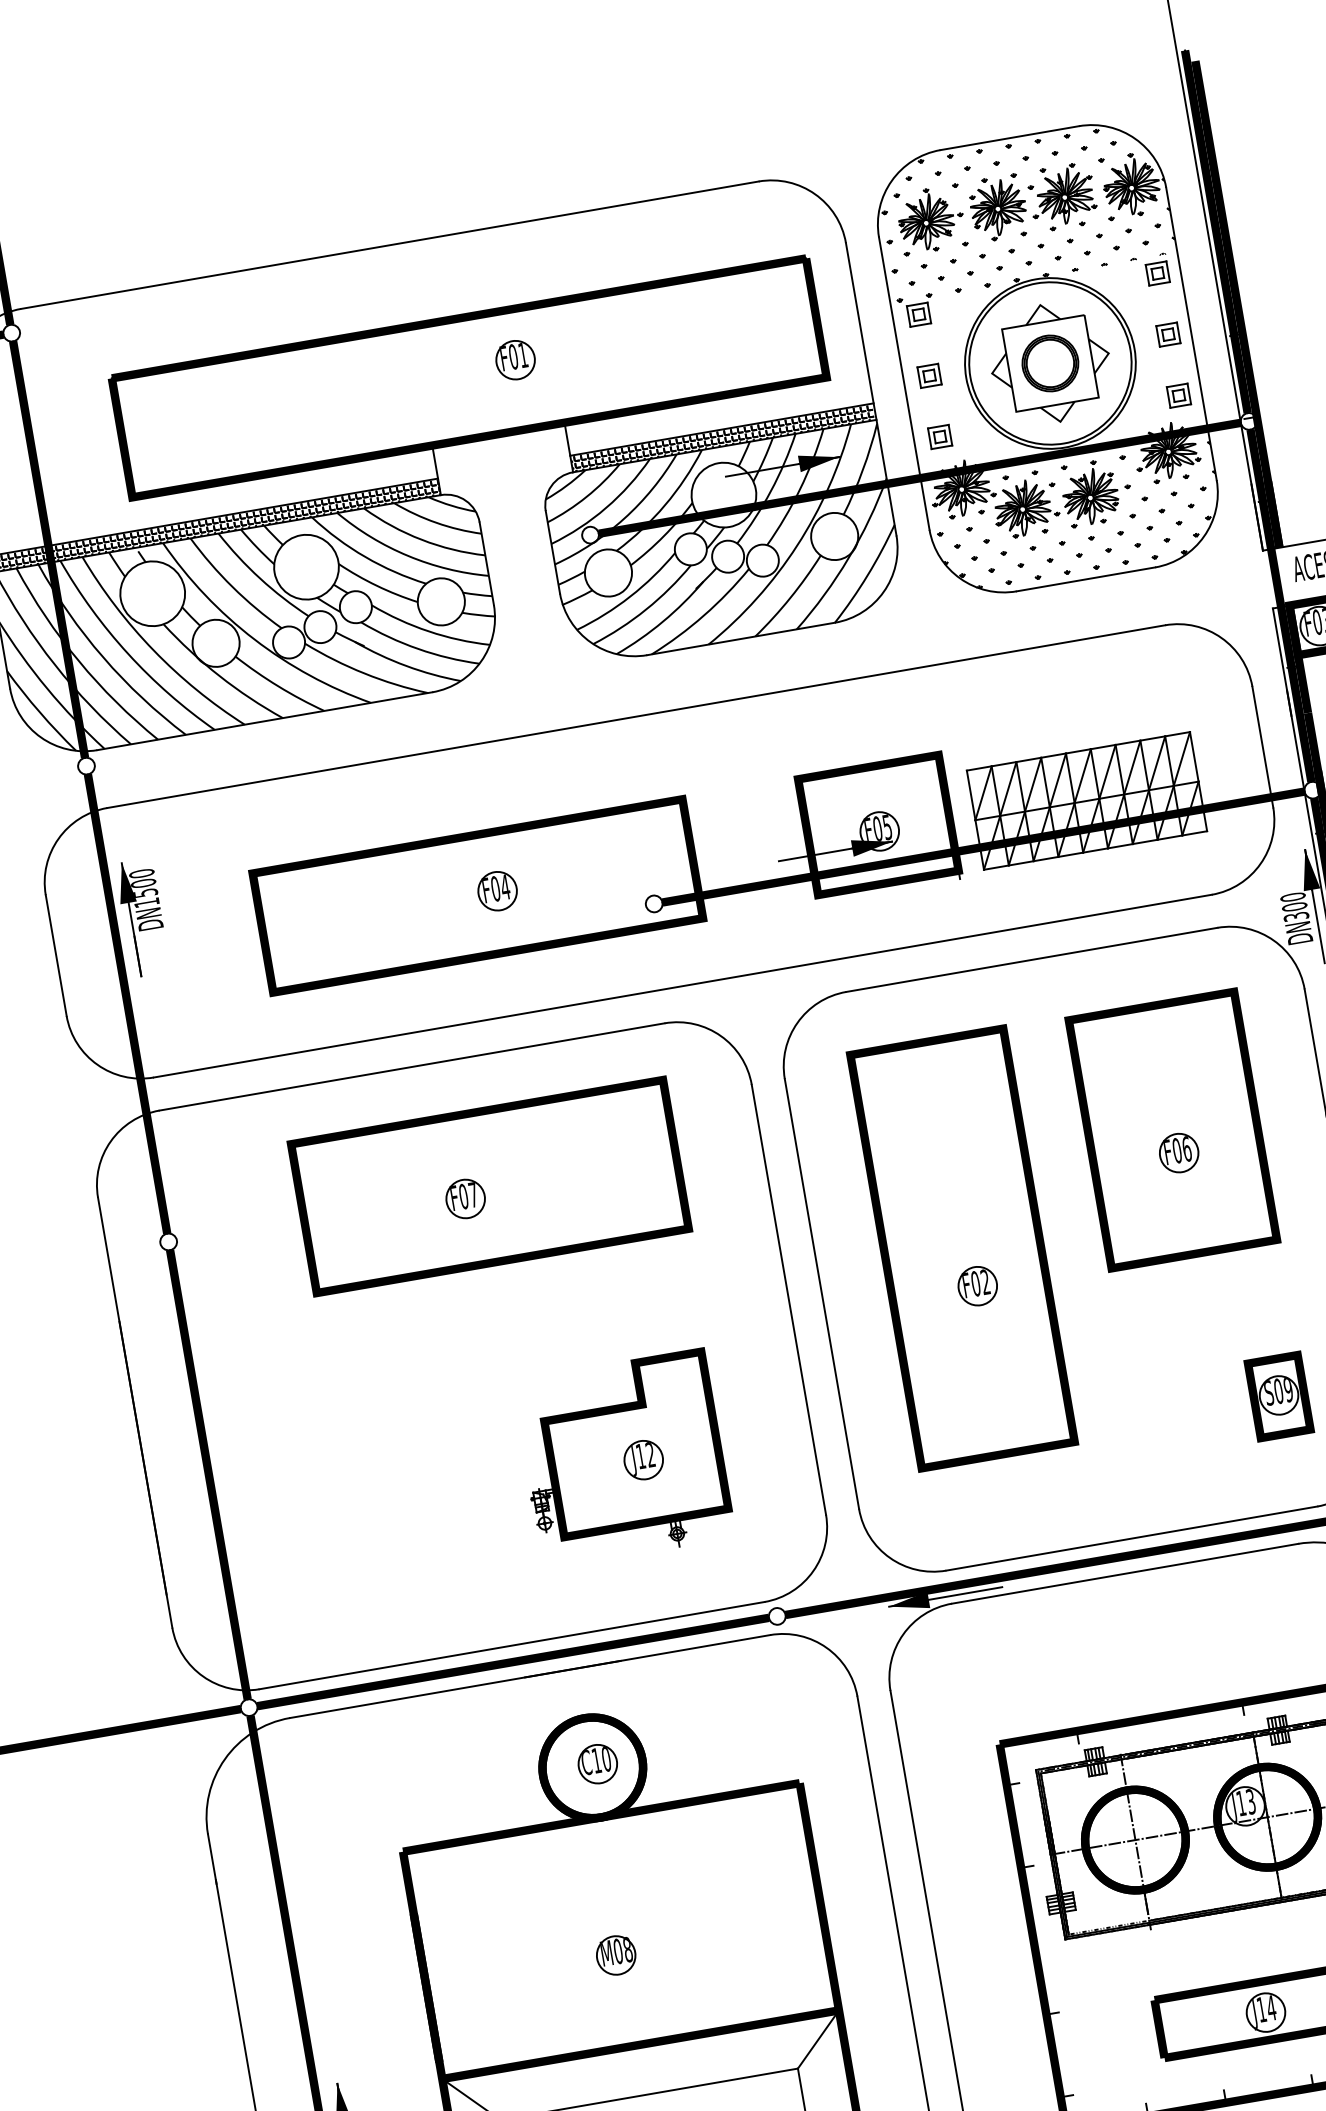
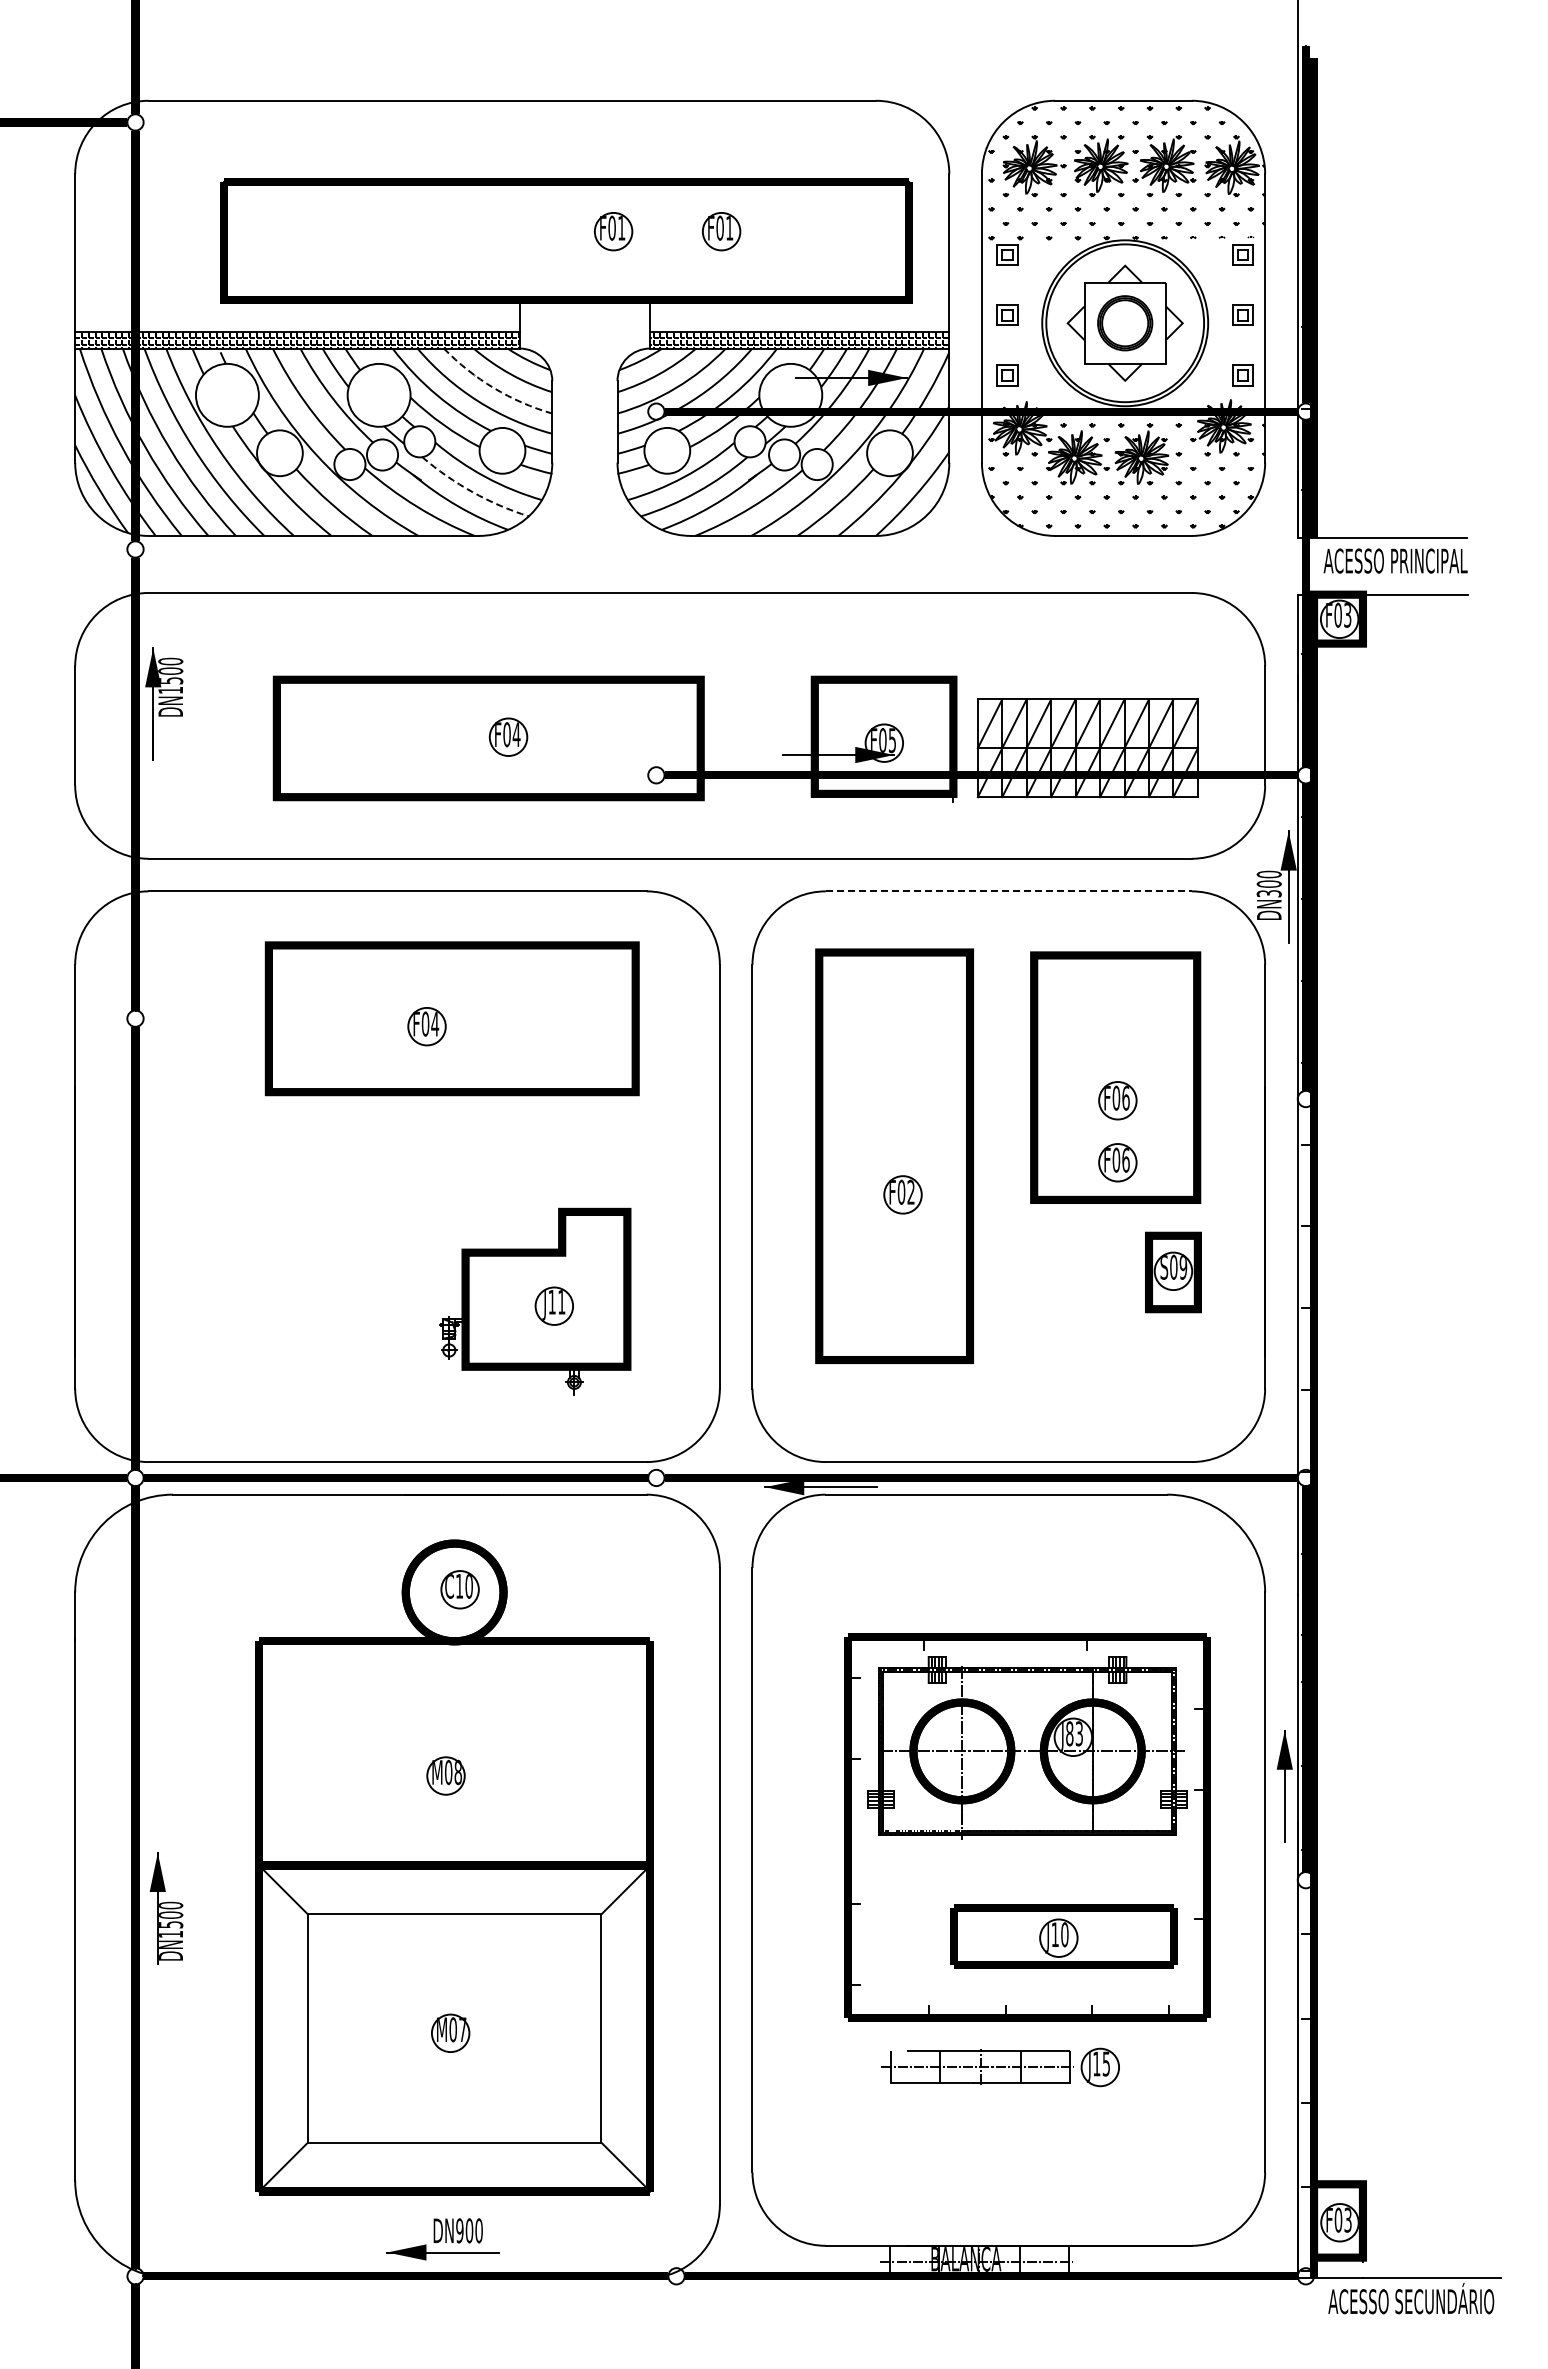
part: (624, 341) -> (721, 231), added
line: (421, 540) -> (493, 388), solid -> dashed
line: (418, 649) -> (472, 492), solid -> dashed
line: (1031, 960) -> (1008, 891), solid -> dashed
text: (473, 1194) -> (435, 1023), F07 -> F04
part: (1189, 1215) -> (1117, 1162), added
part: (1279, 1396) -> (1173, 1272), moved
text: (650, 1454) -> (561, 1301), J12 -> J11
text: (1240, 1803) -> (1069, 1733), J13 -> J83
text: (1271, 2007) -> (1064, 1934), J14 -> J10

